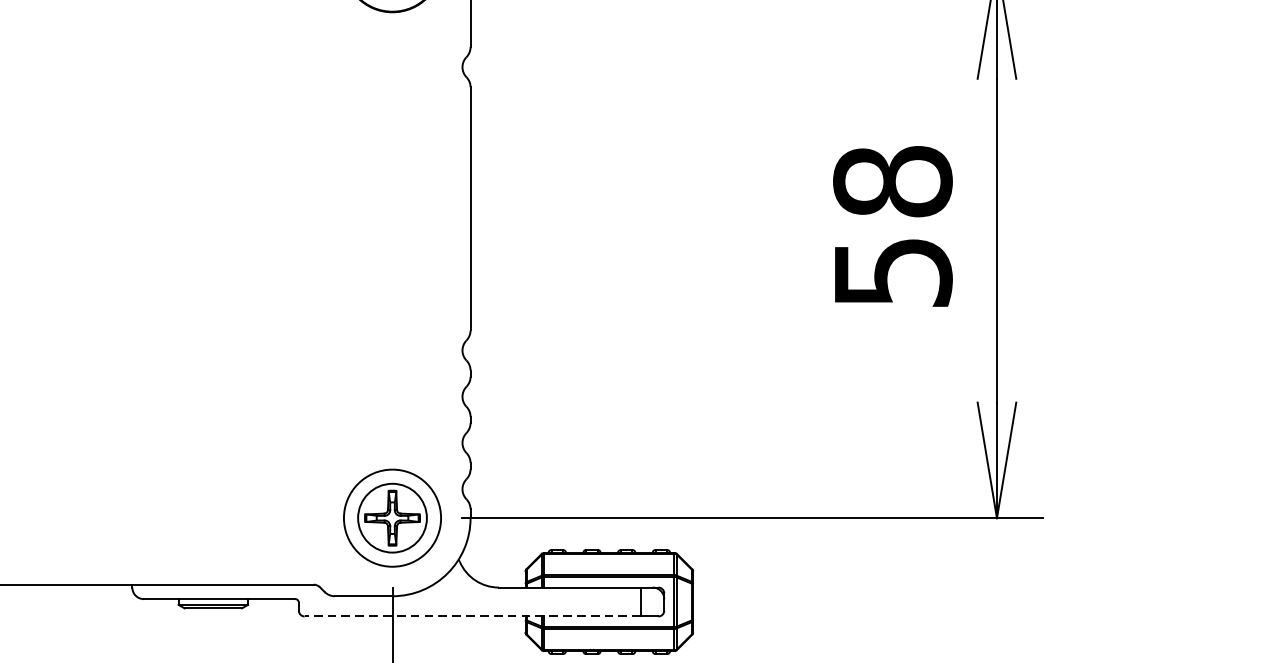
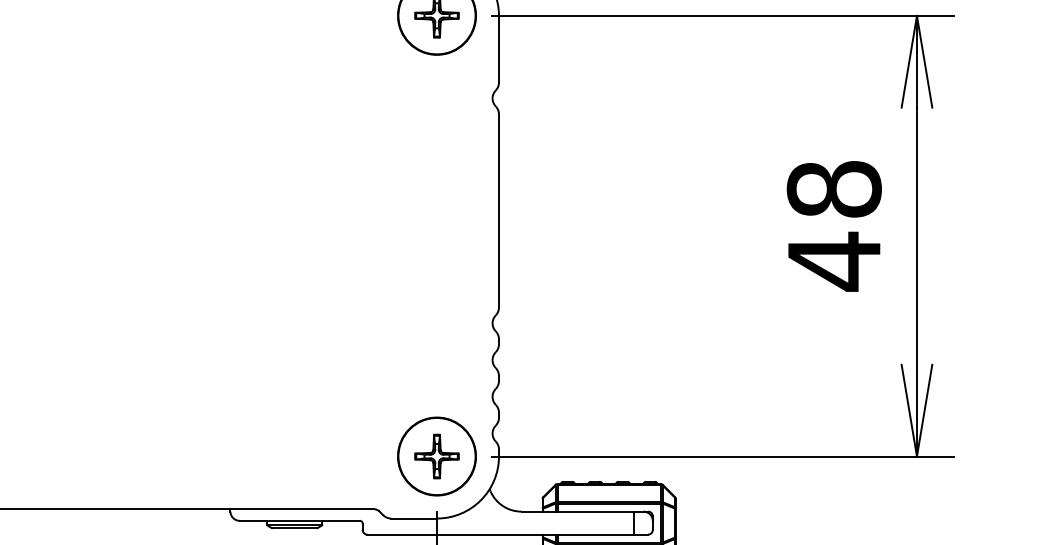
text: (893, 272) -> (834, 261), 58 -> 48
circle: (393, 518) -> (437, 456), size x1.43
line: (472, 616) -> (500, 534), dashed -> solid

